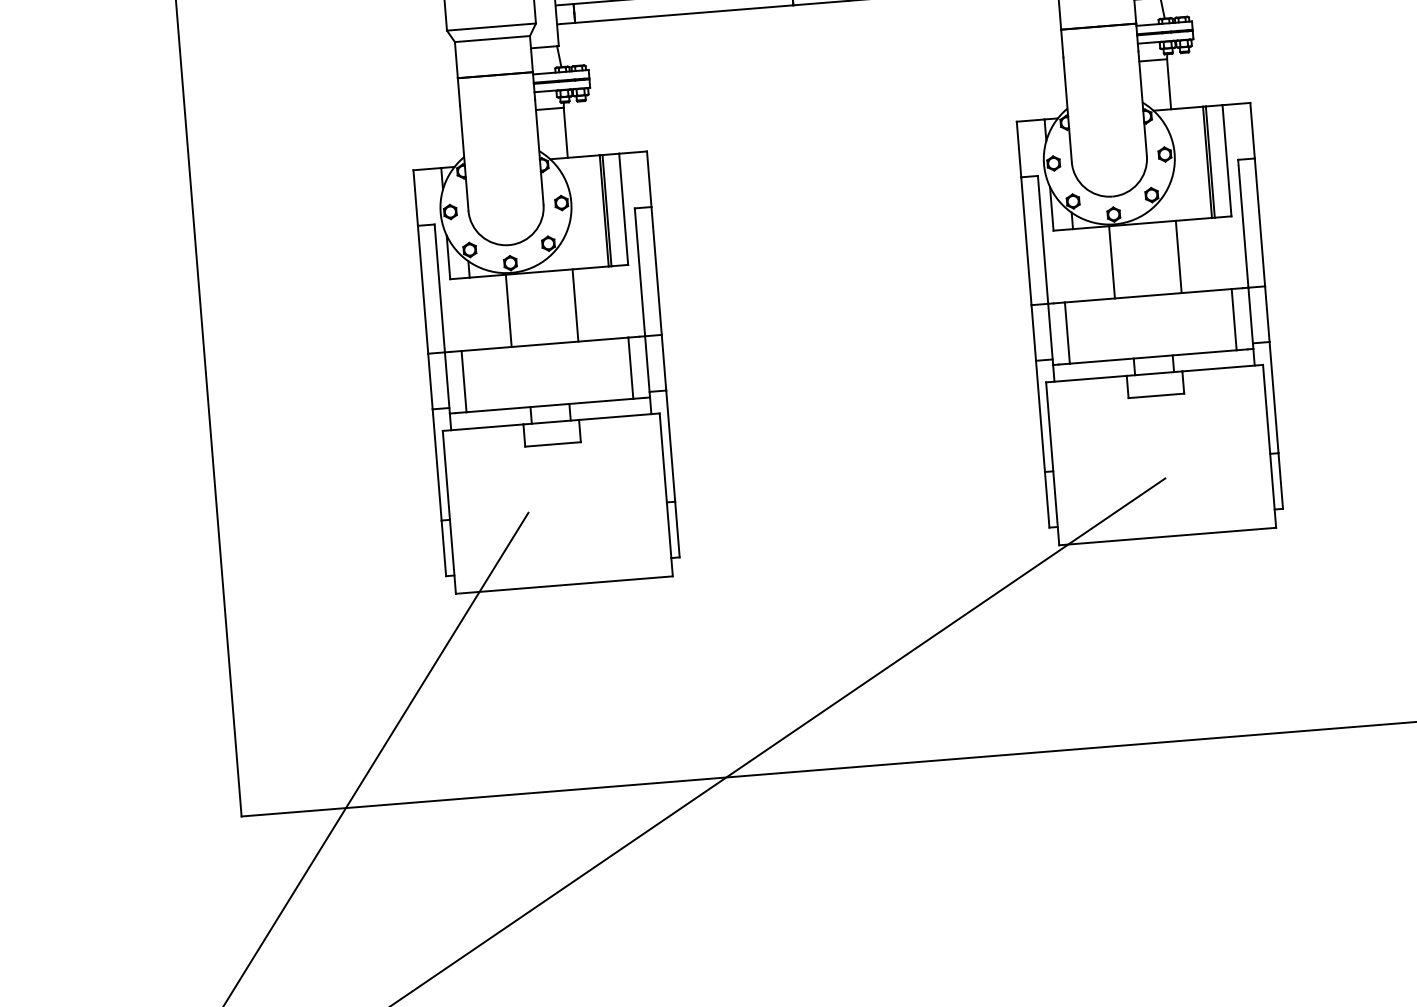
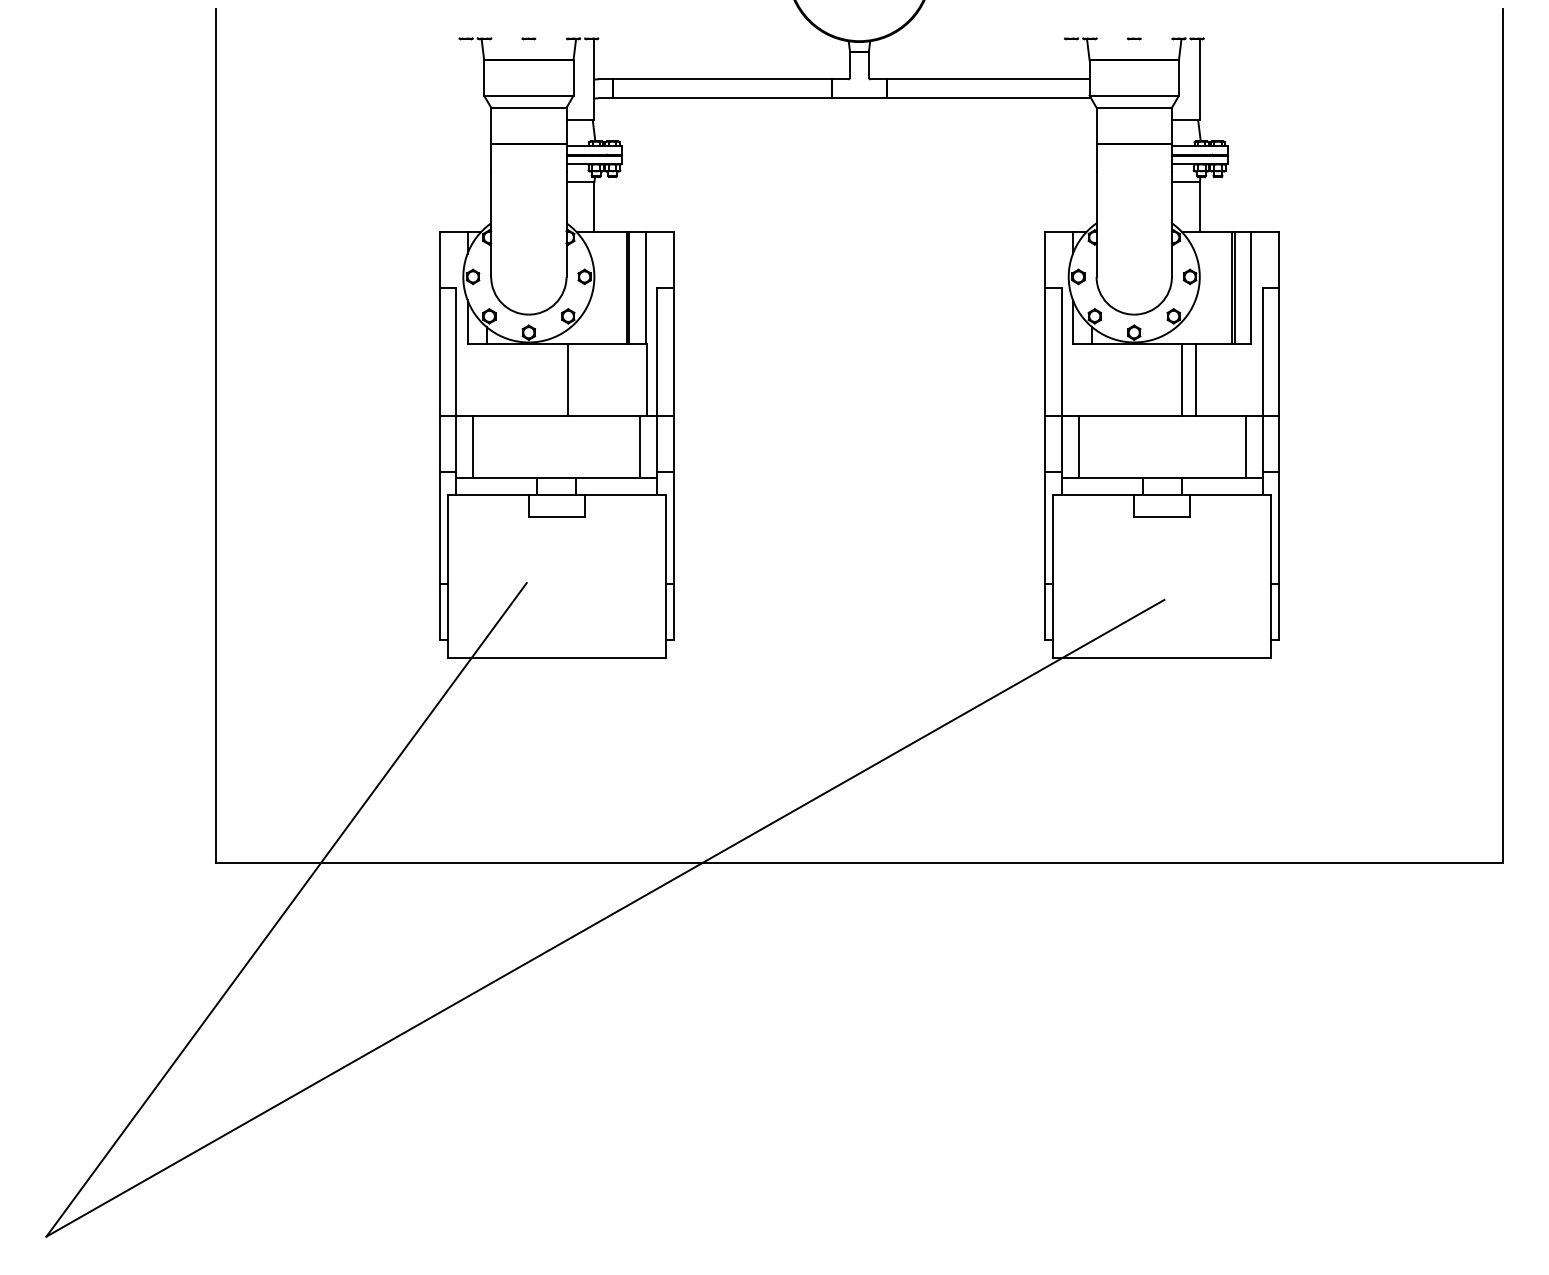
line: (1111, 261) -> (1181, 379), moved
line: (575, 304) -> (647, 379), moved
line: (508, 310) -> (568, 379), moved

